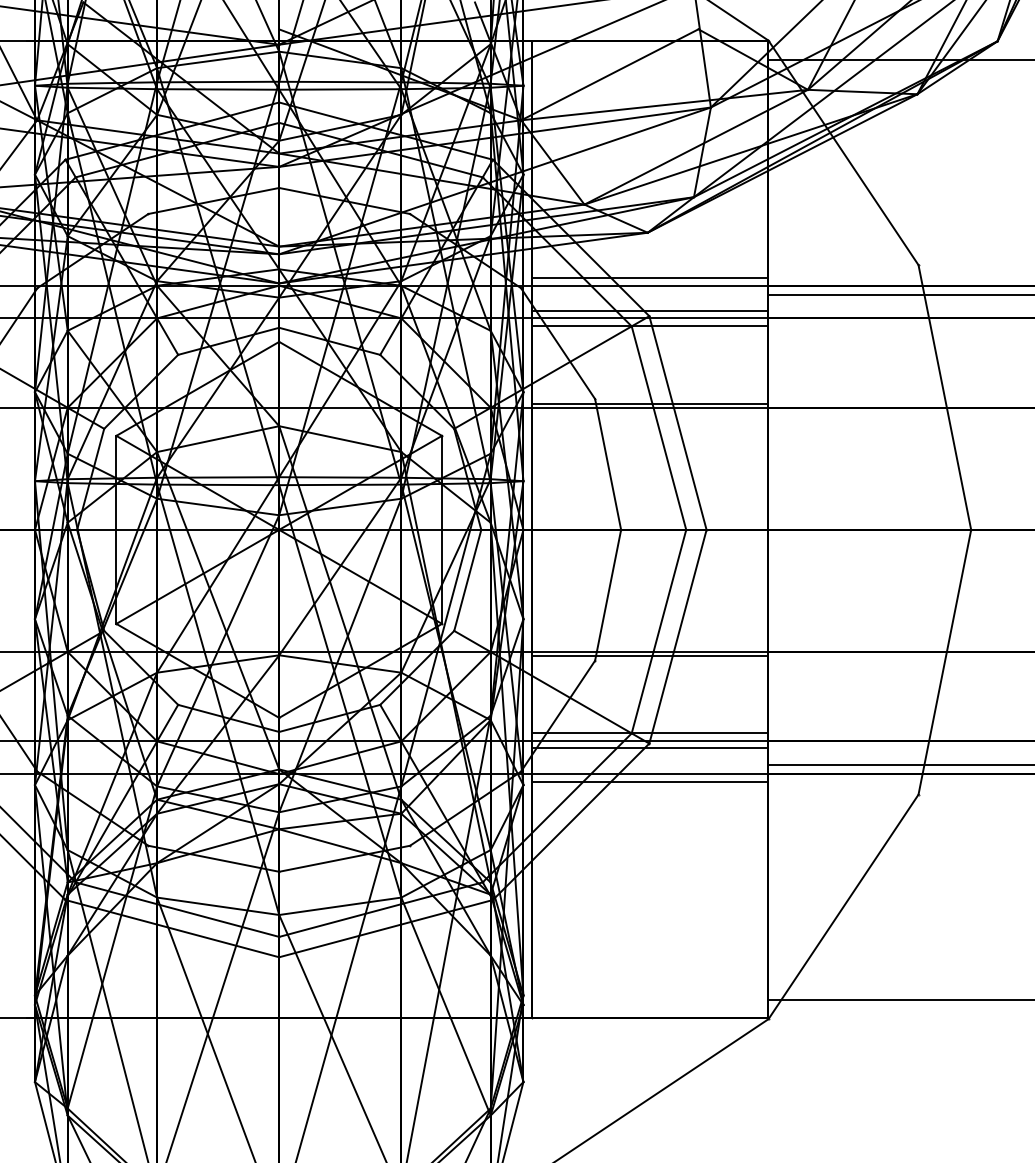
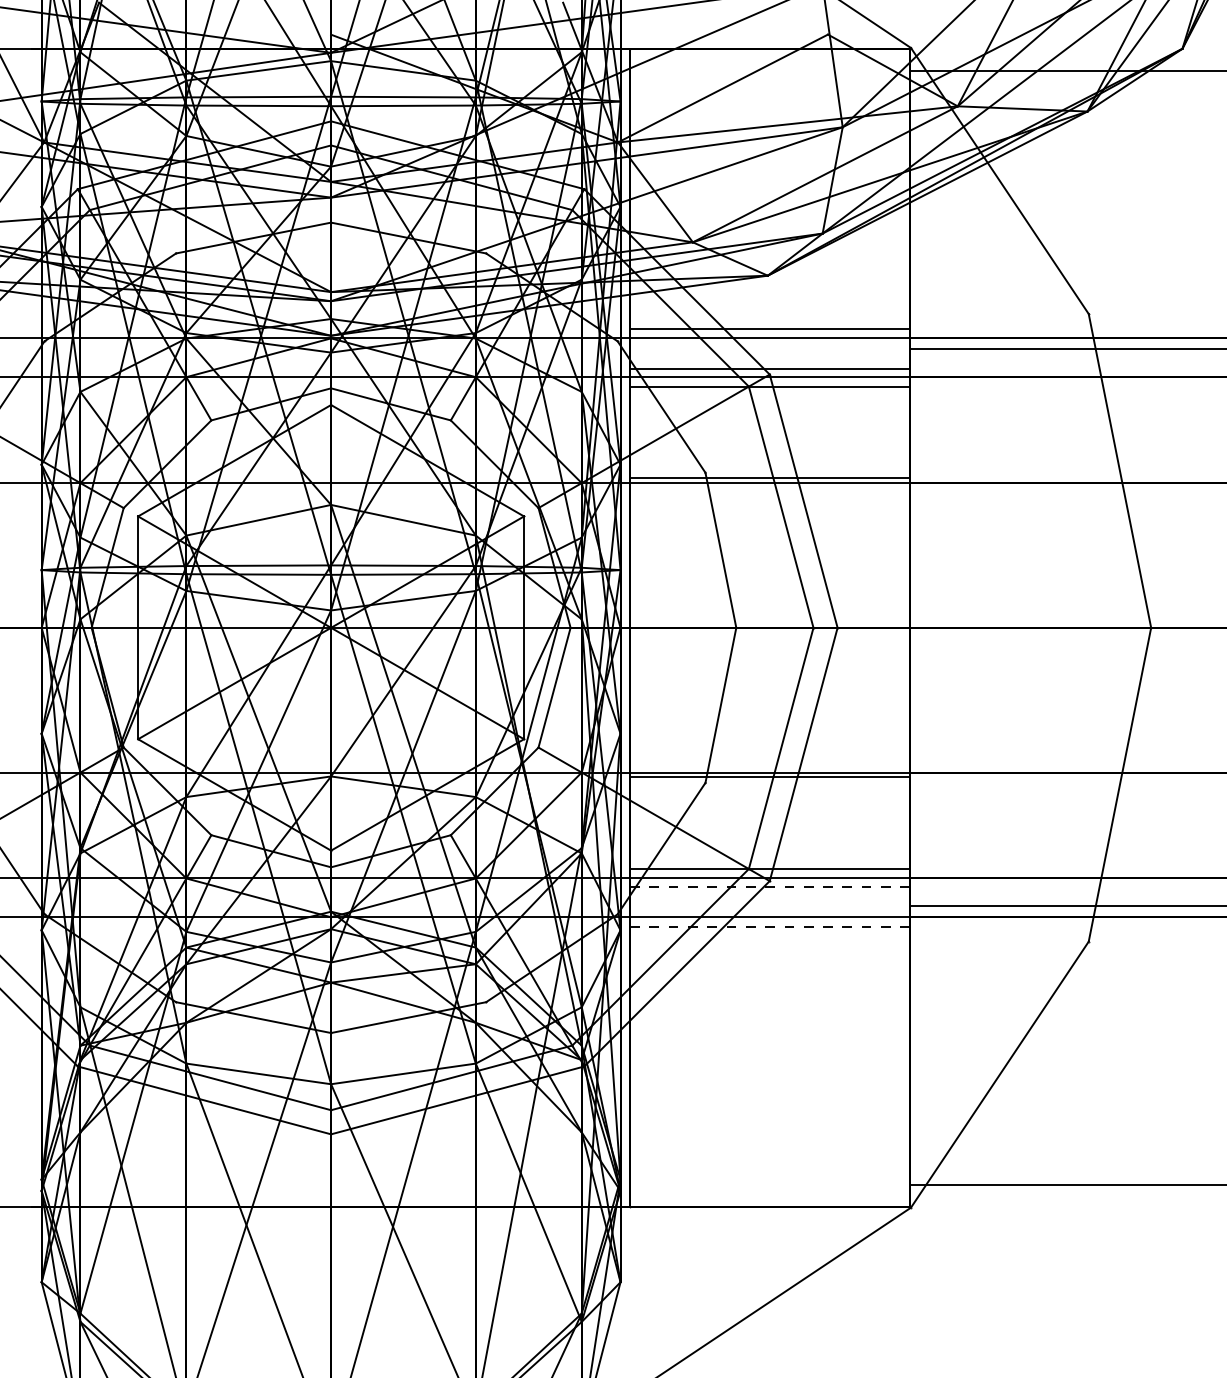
line: (649, 748) -> (770, 886), solid -> dashed
line: (649, 781) -> (770, 926), solid -> dashed

